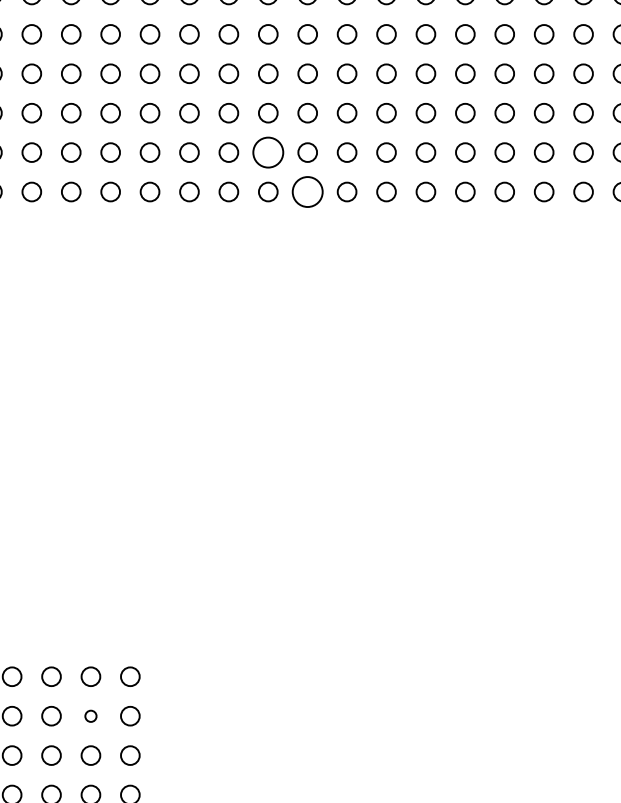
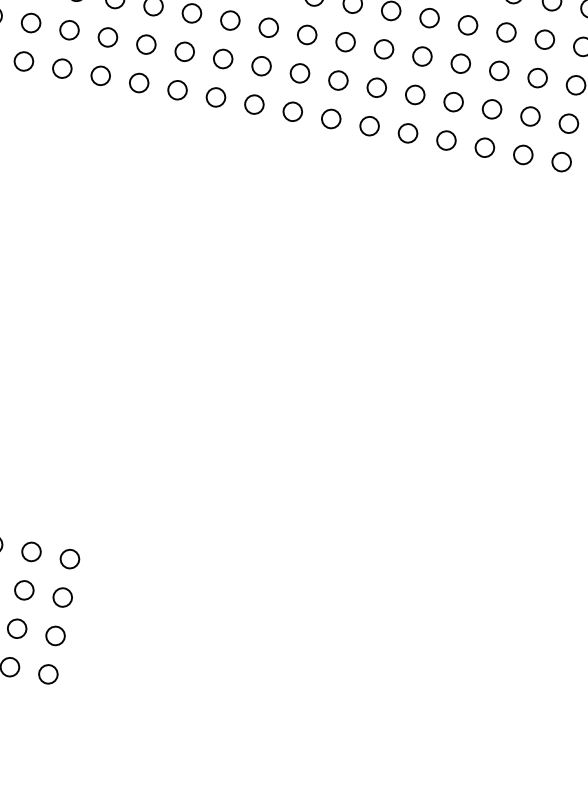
circle: (267, 152) -> (299, 73), size x0.62
circle: (307, 191) -> (331, 118), size x0.62
circle: (90, 716) -> (23, 590), size x1.67

